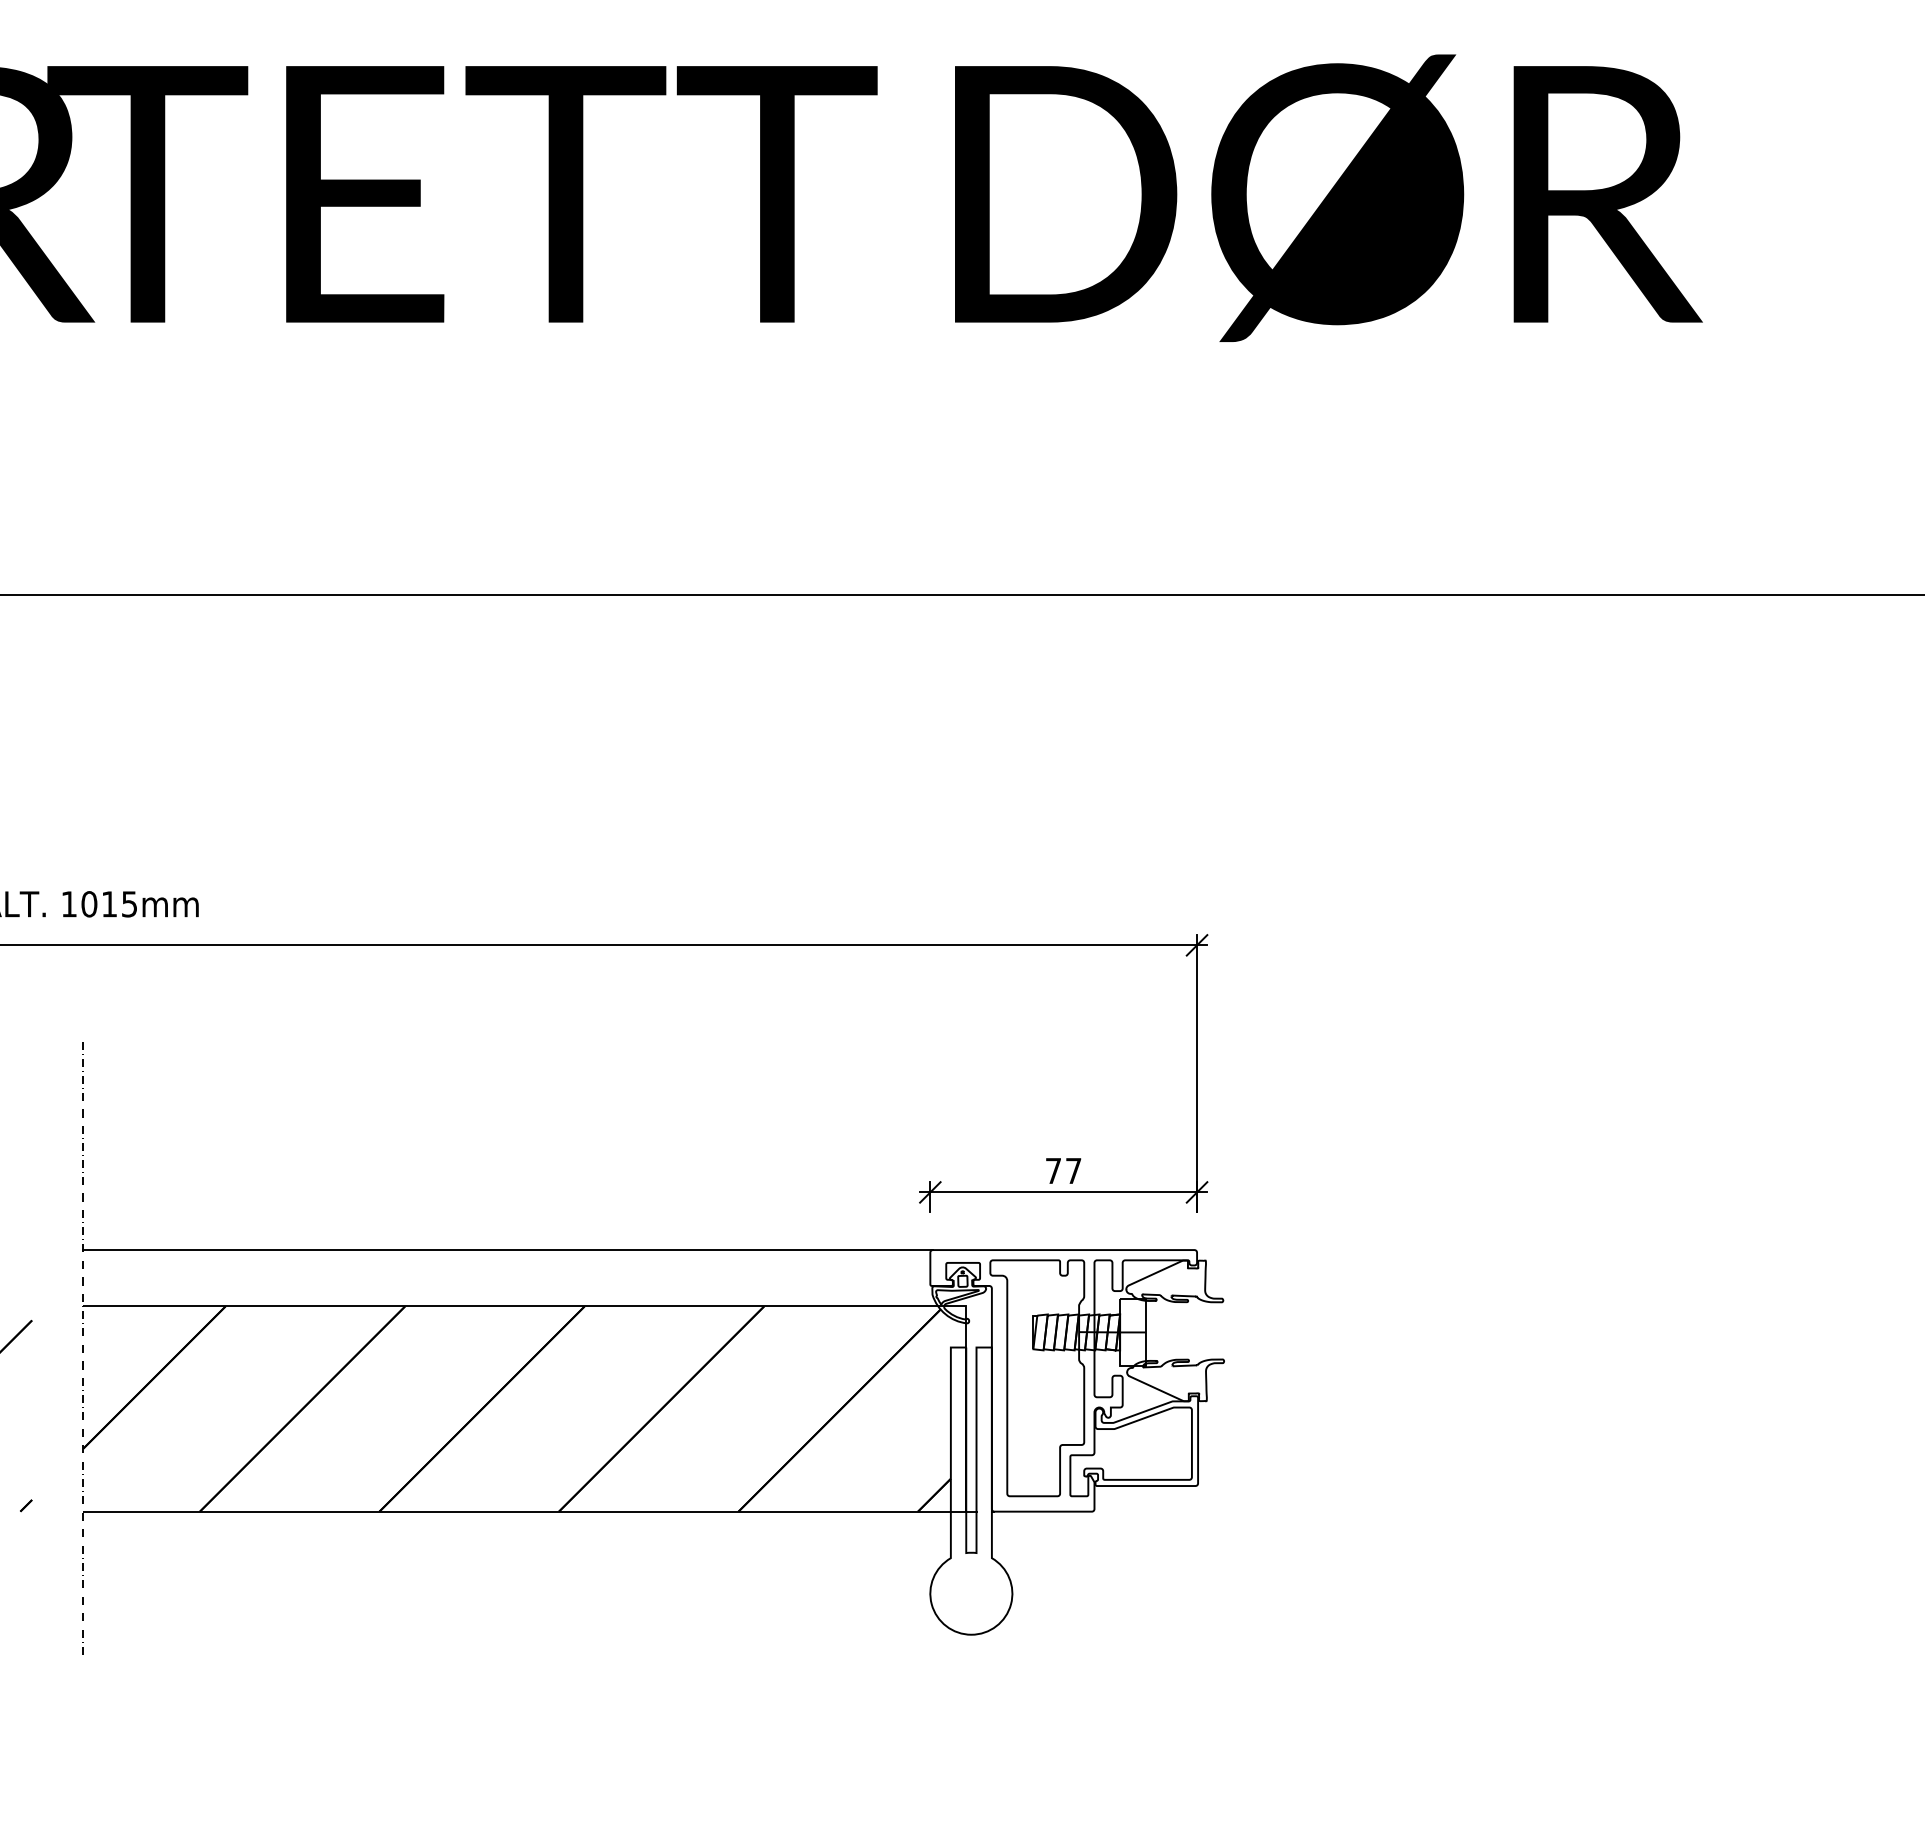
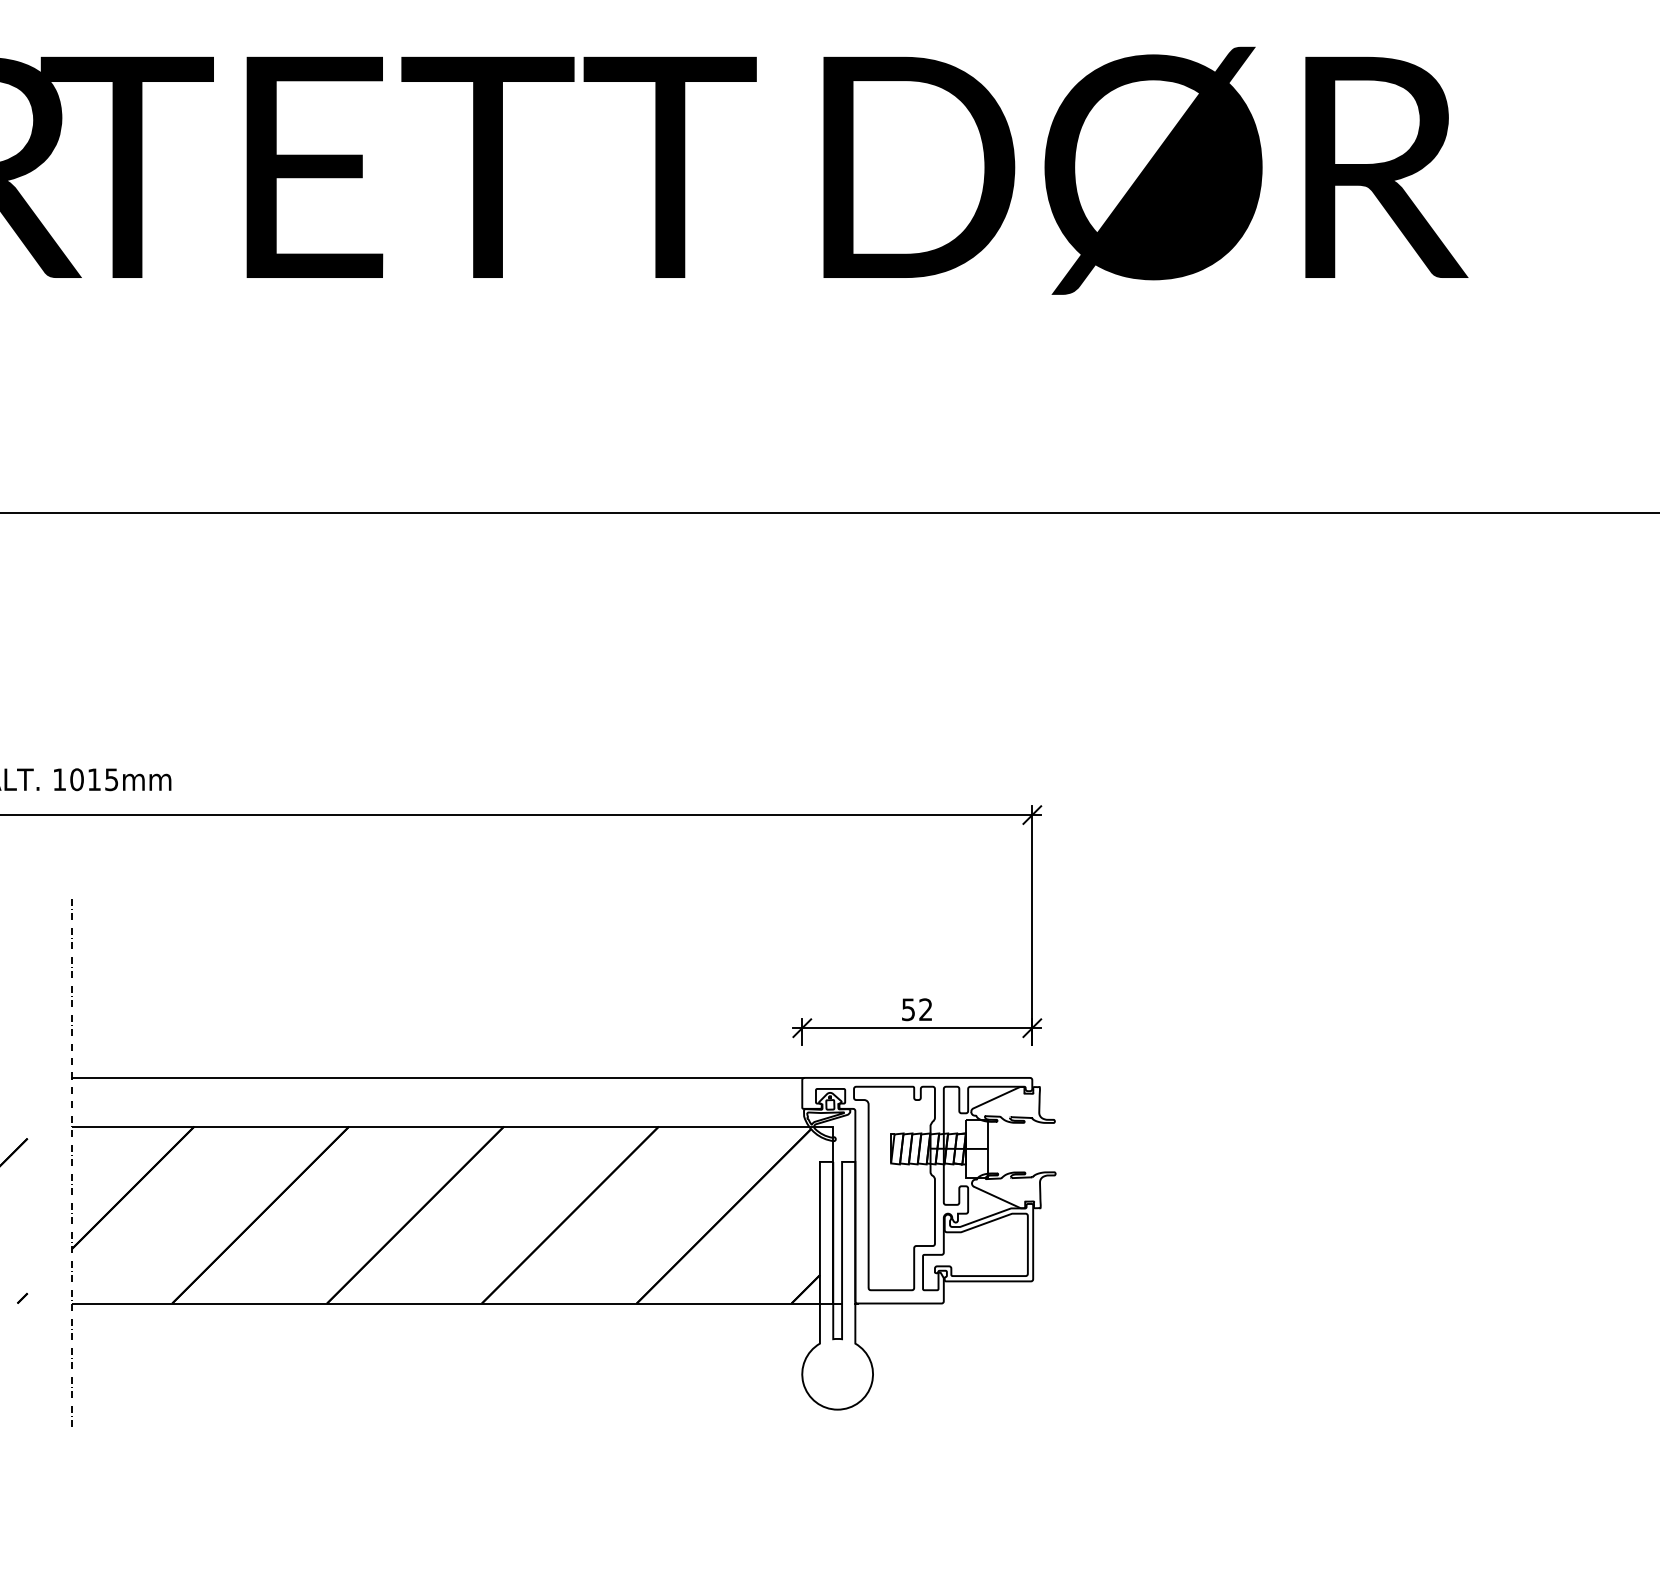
text: (1063, 1170) -> (917, 1009), 77 -> 52

